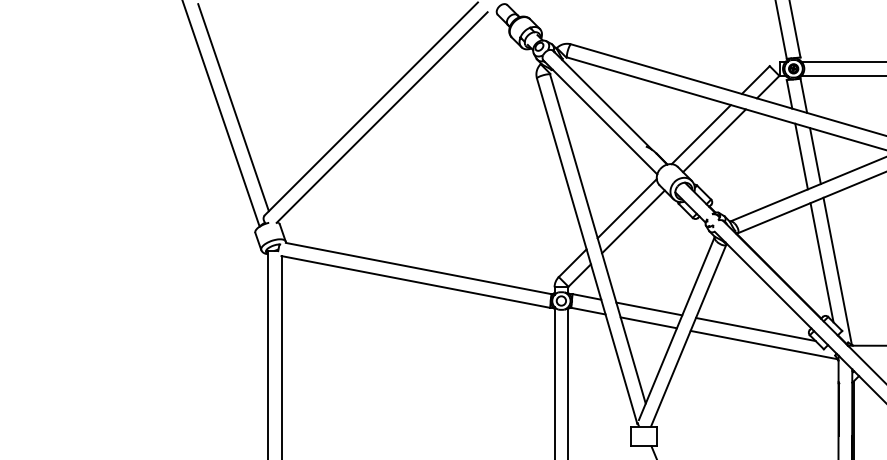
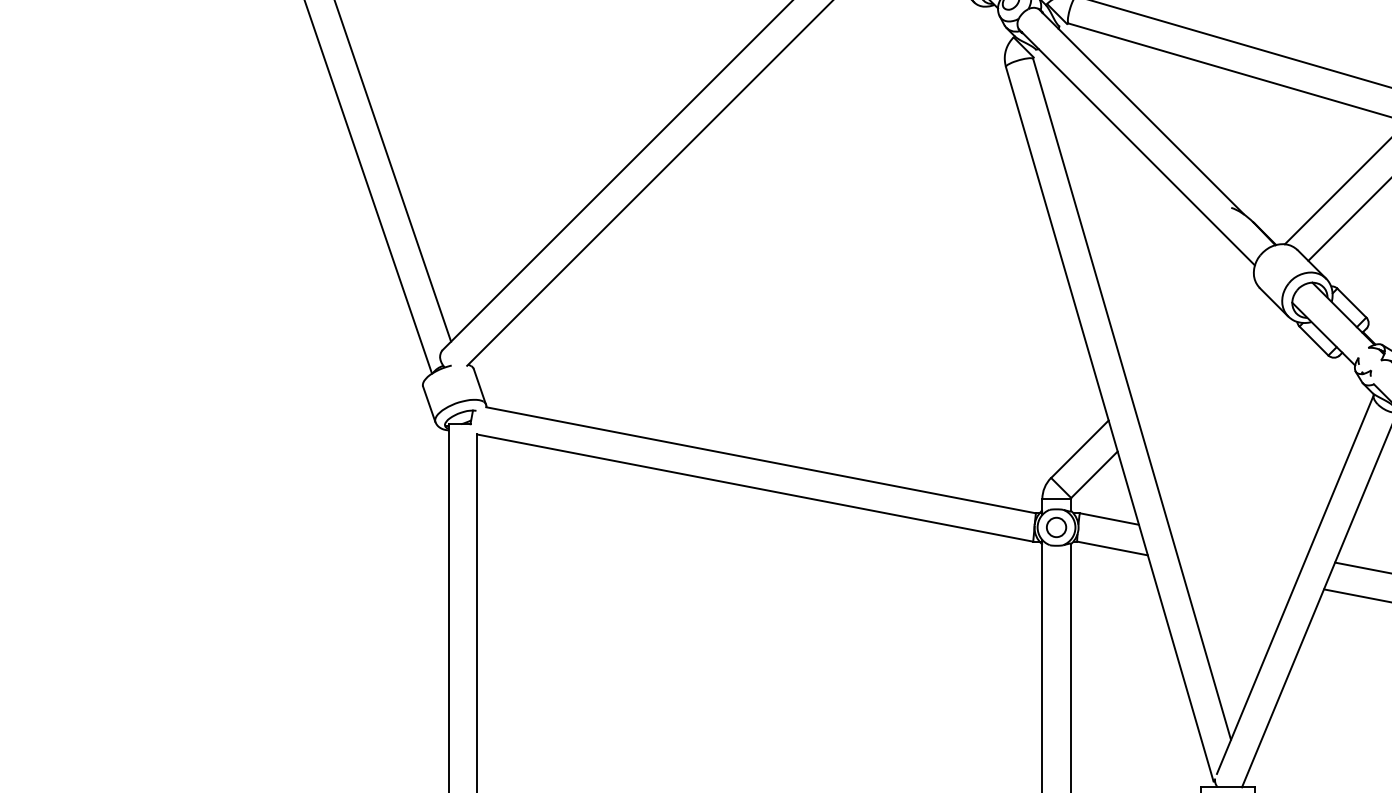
line: (626, 208) -> (1191, 336), removed
line: (633, 221) -> (1205, 362), removed
line: (649, 308) -> (1238, 542), removed
line: (648, 322) -> (1236, 571), removed

